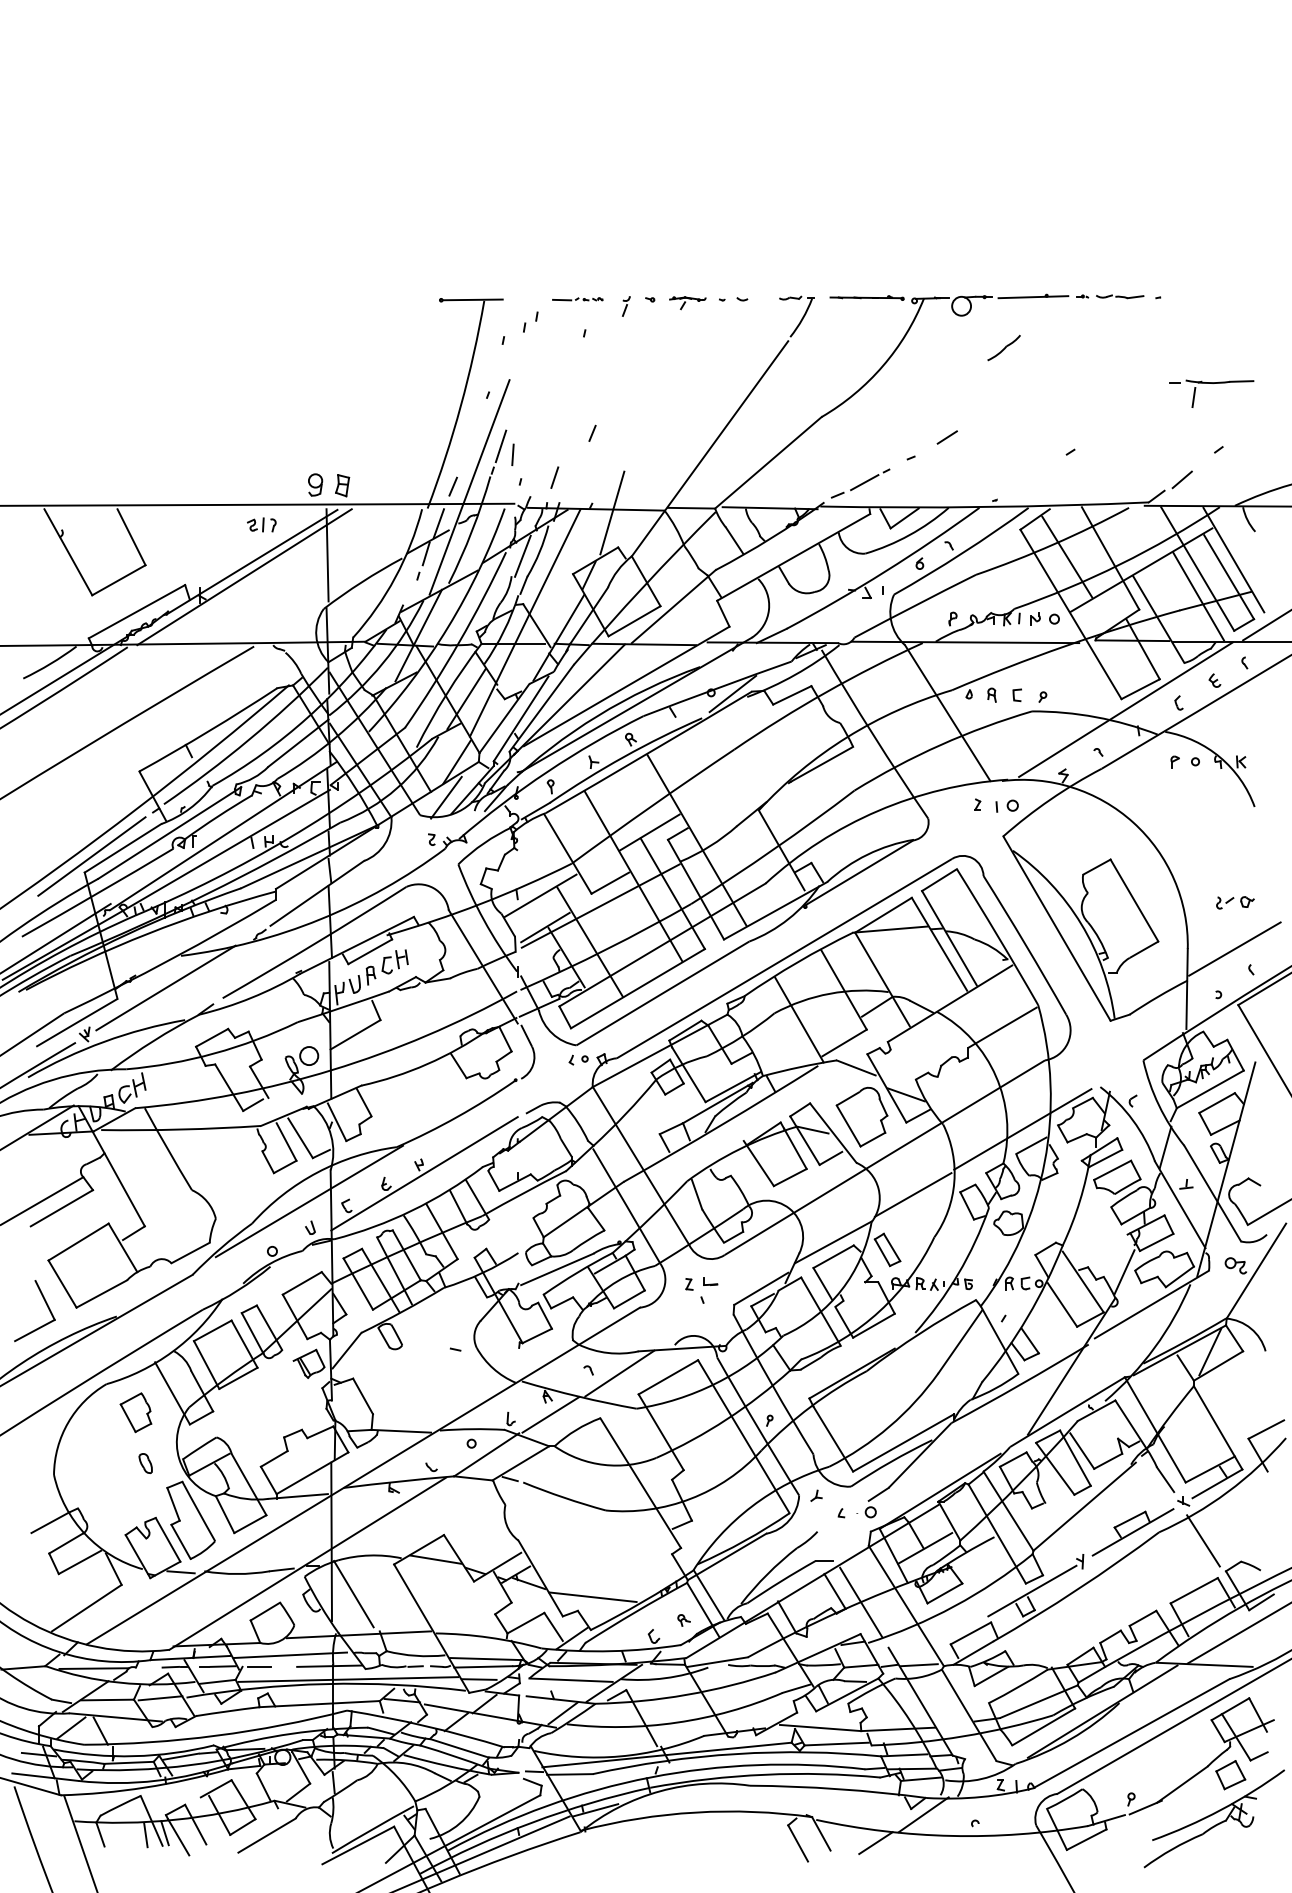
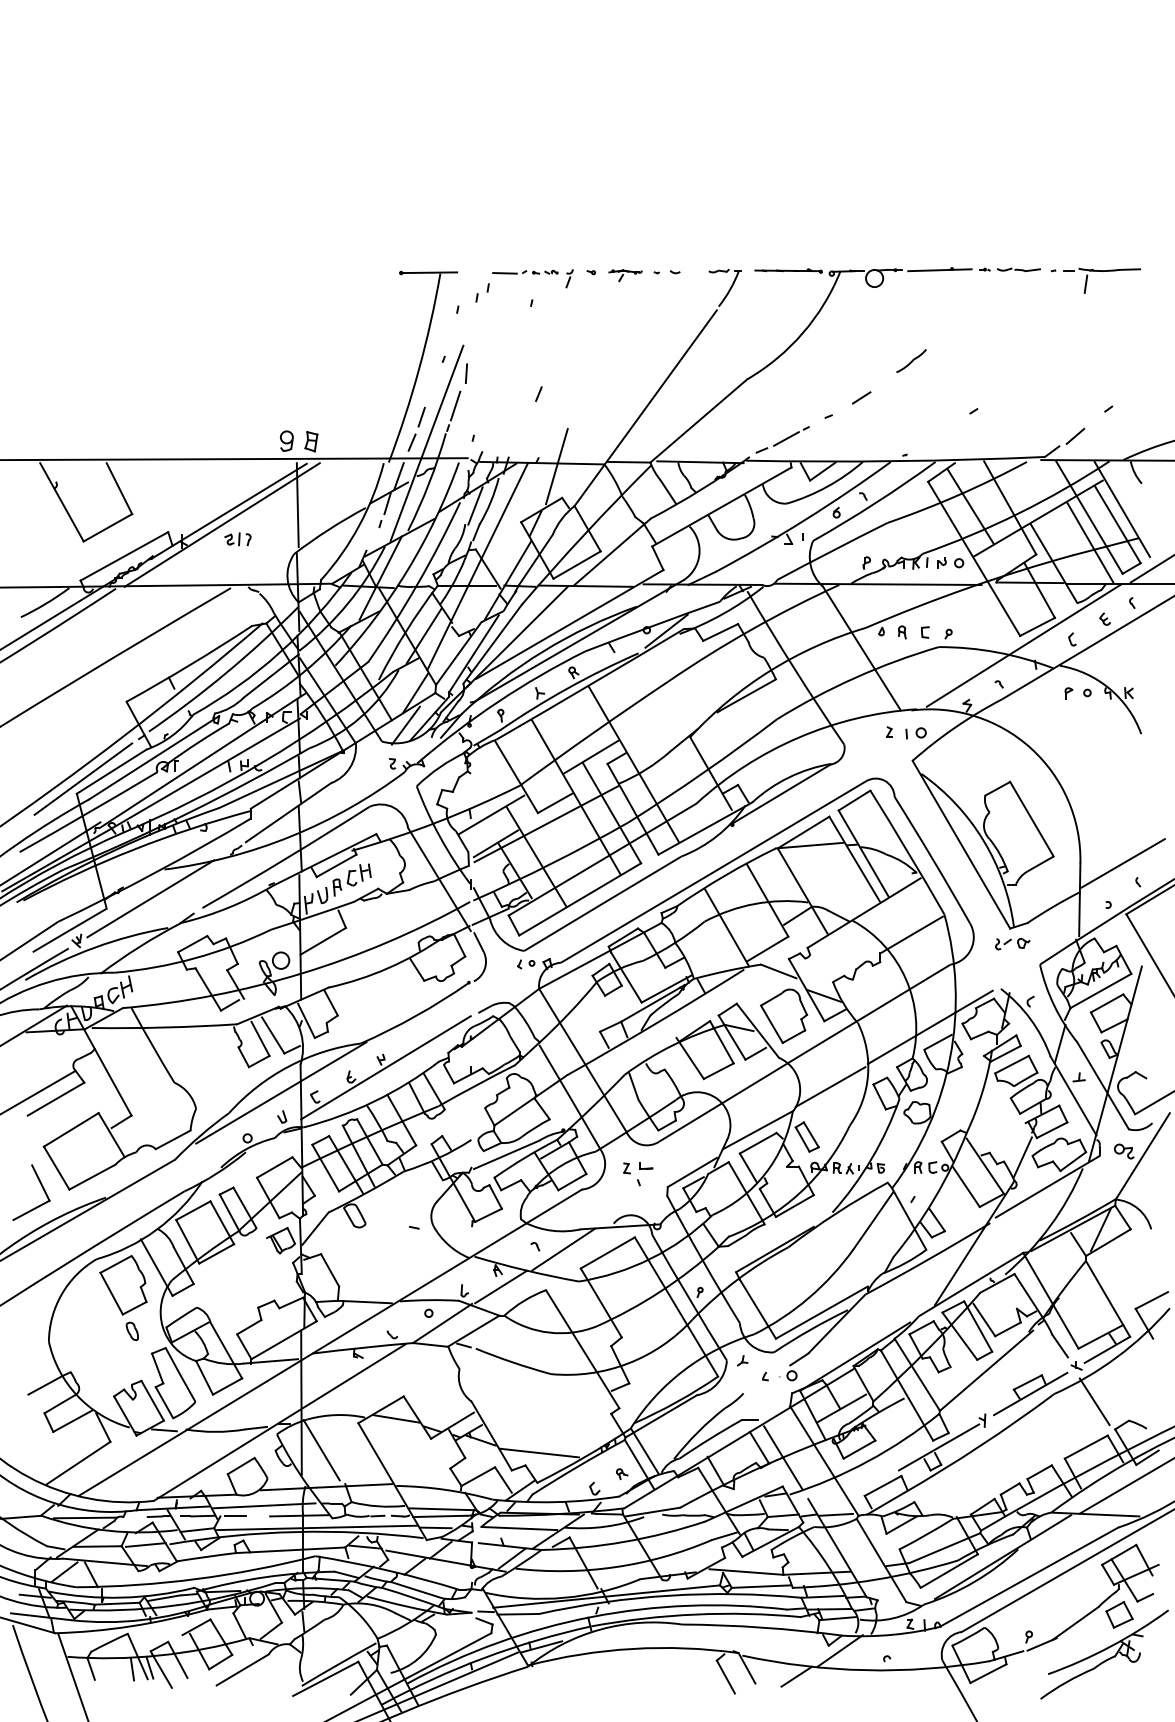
part: (577, 298) -> (525, 271), size x1.43
part: (1003, 347) -> (910, 360), moved
part: (1211, 383) -> (1101, 271), moved
line: (512, 454) -> (466, 373), moved
line: (554, 477) -> (421, 417), moved
part: (261, 524) -> (237, 538), moved
part: (1235, 902) -> (1012, 943), moved
part: (135, 1412) -> (123, 1284), size x1.67

